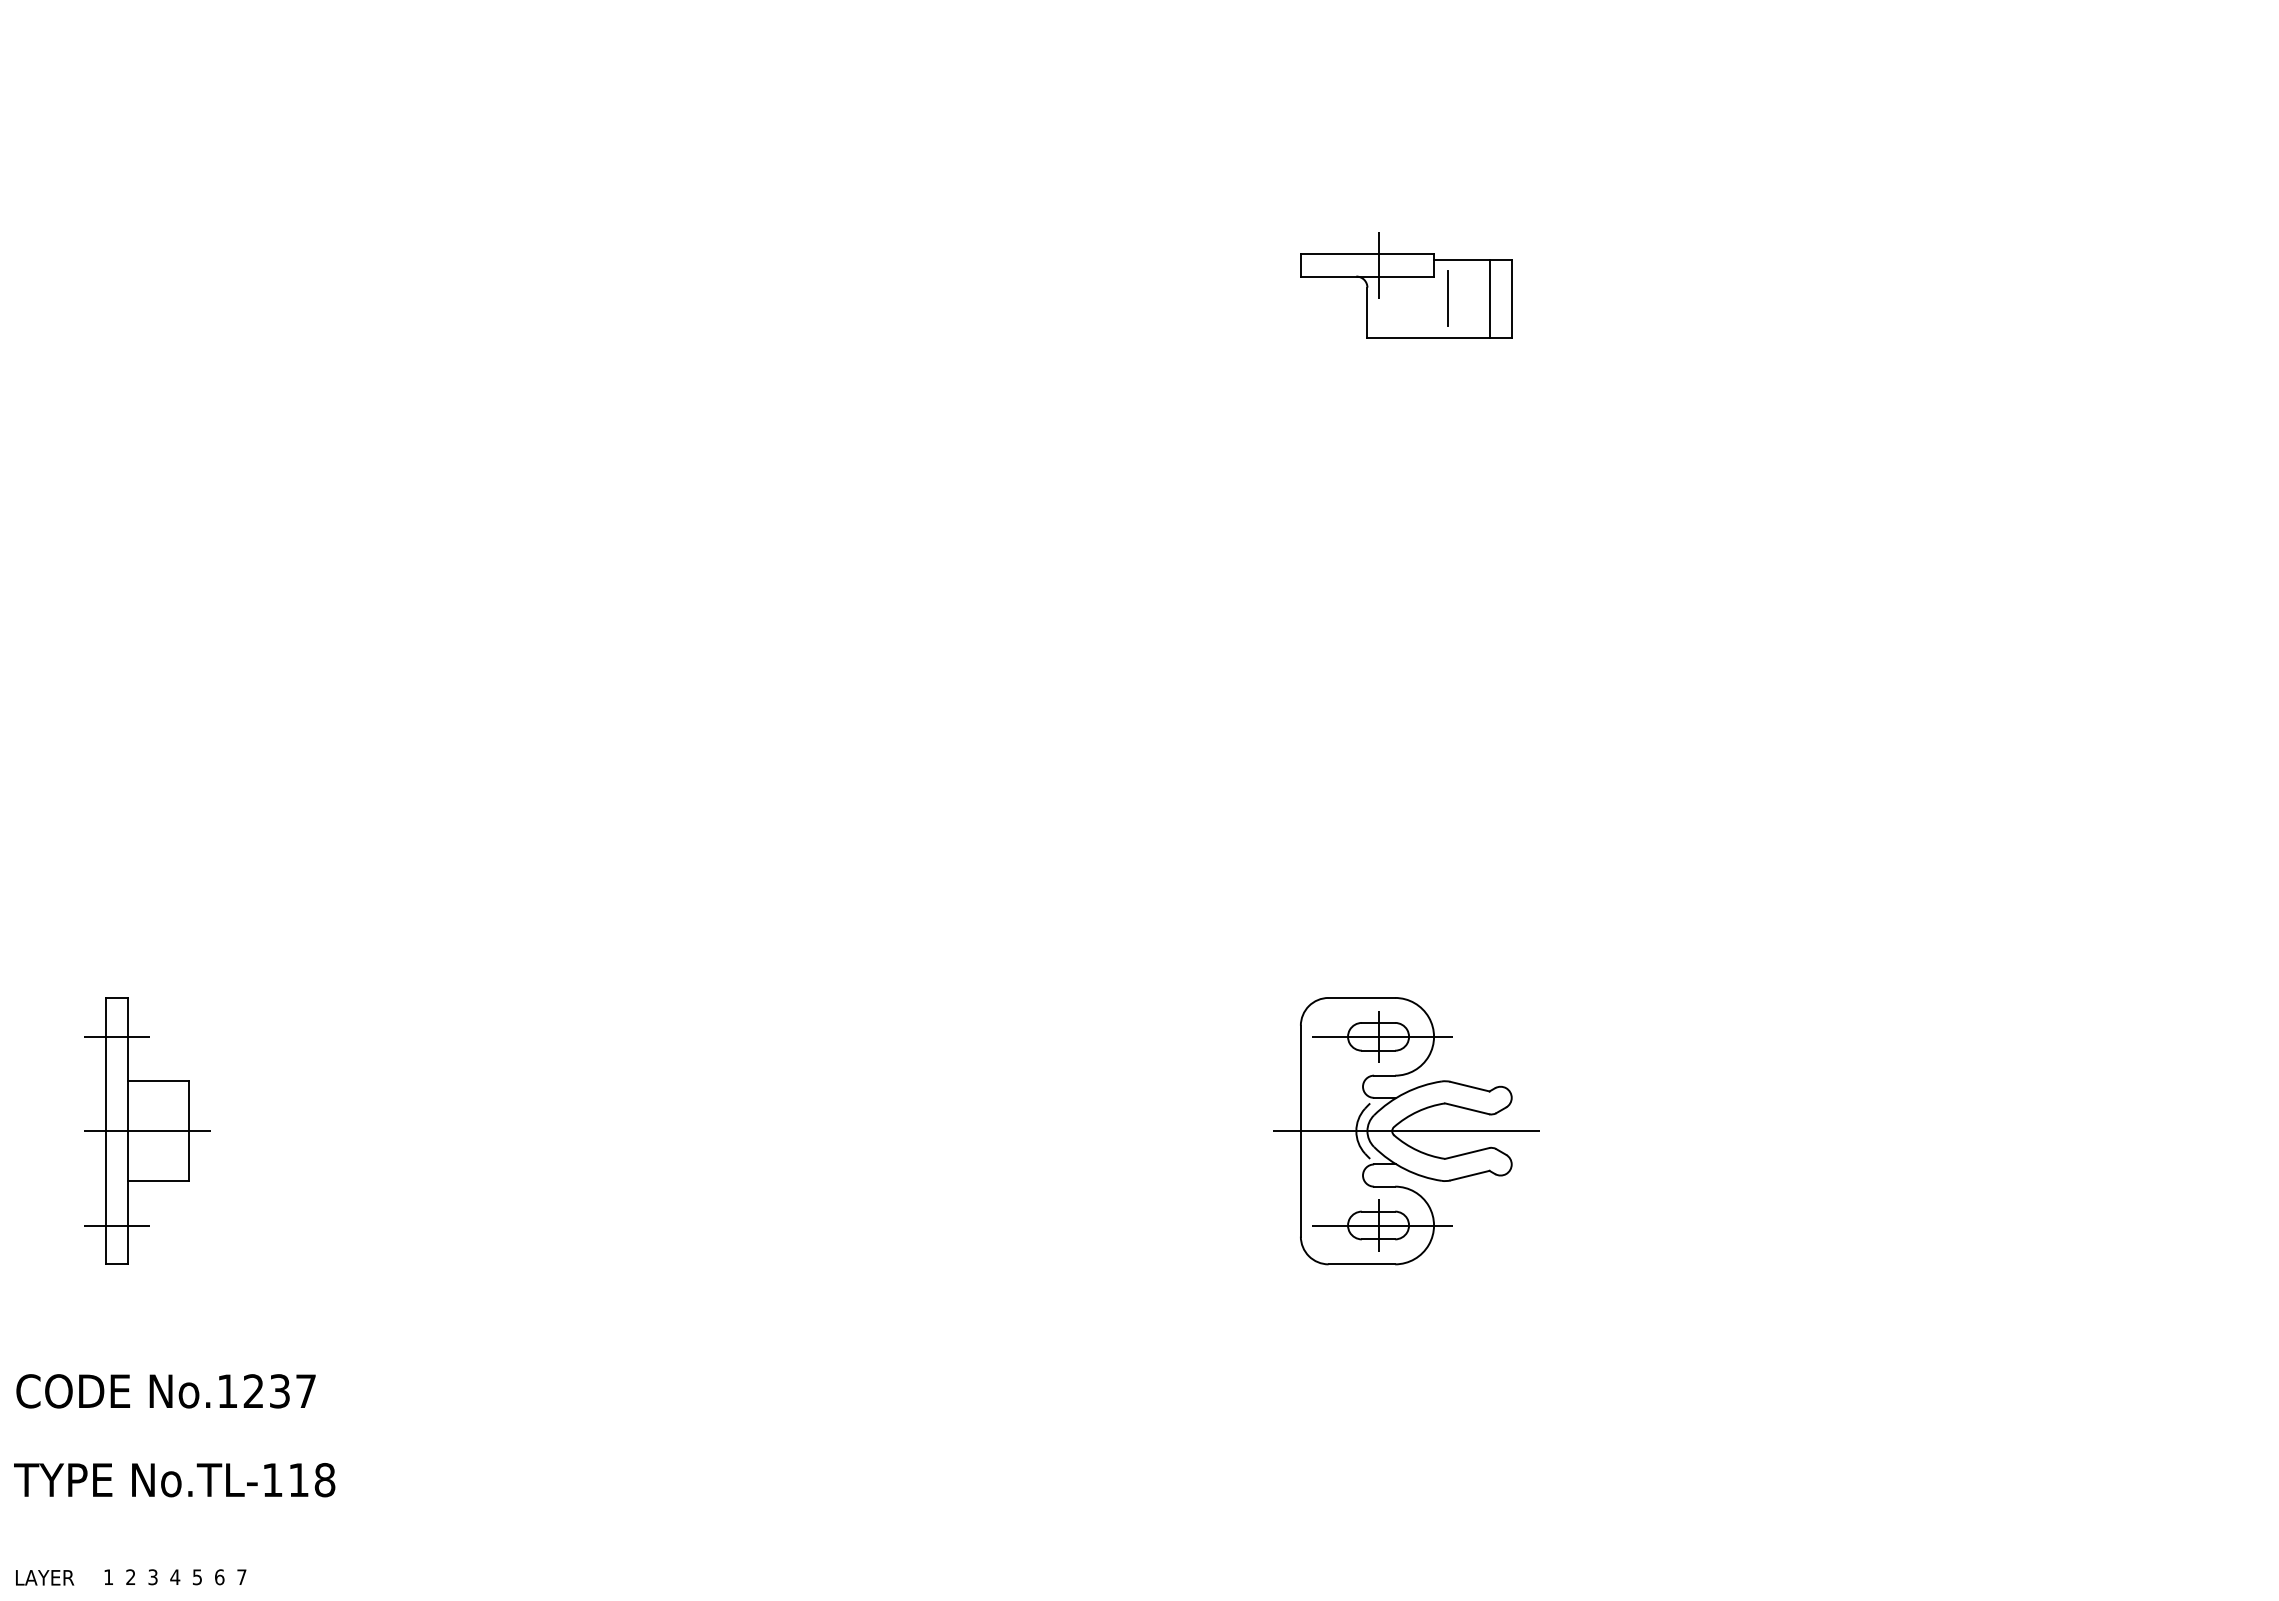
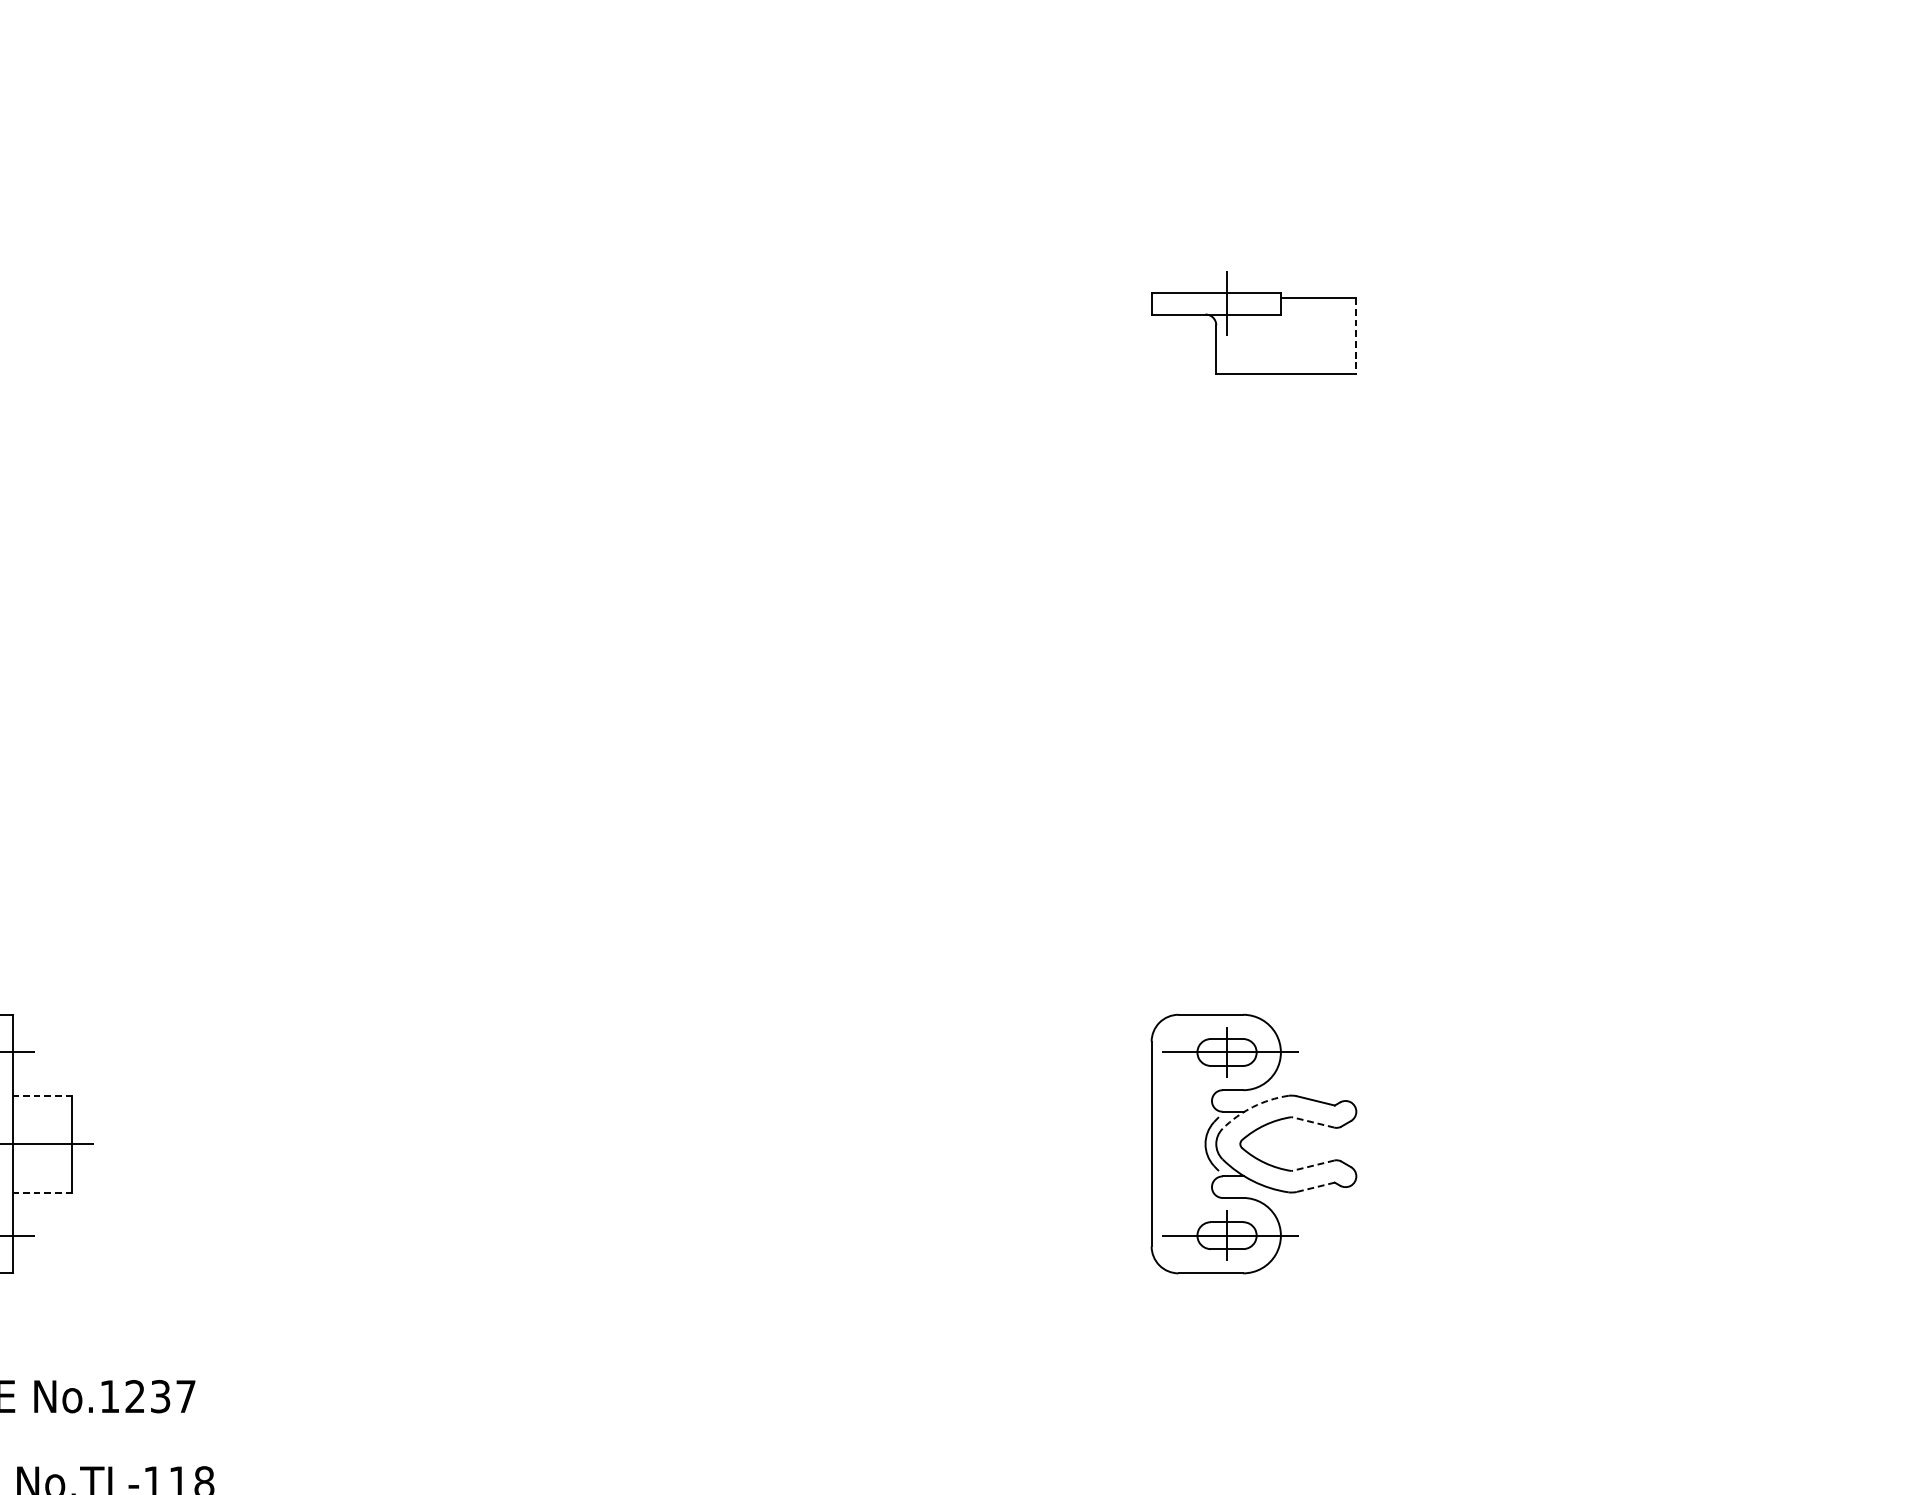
line: (1447, 298) -> (1293, 335), removed
line: (1489, 298) -> (1334, 335), removed
line: (1511, 298) -> (1356, 335), solid -> dashed
line: (158, 1081) -> (42, 1095), solid -> dashed
arc: (1405, 1093) -> (1253, 1107), solid -> dashed
line: (1467, 1108) -> (1313, 1122), solid -> dashed
line: (1406, 1131) -> (1254, 1144), removed
line: (1467, 1153) -> (1313, 1165), solid -> dashed
line: (1469, 1175) -> (1315, 1187), solid -> dashed
line: (158, 1181) -> (42, 1192), solid -> dashed

